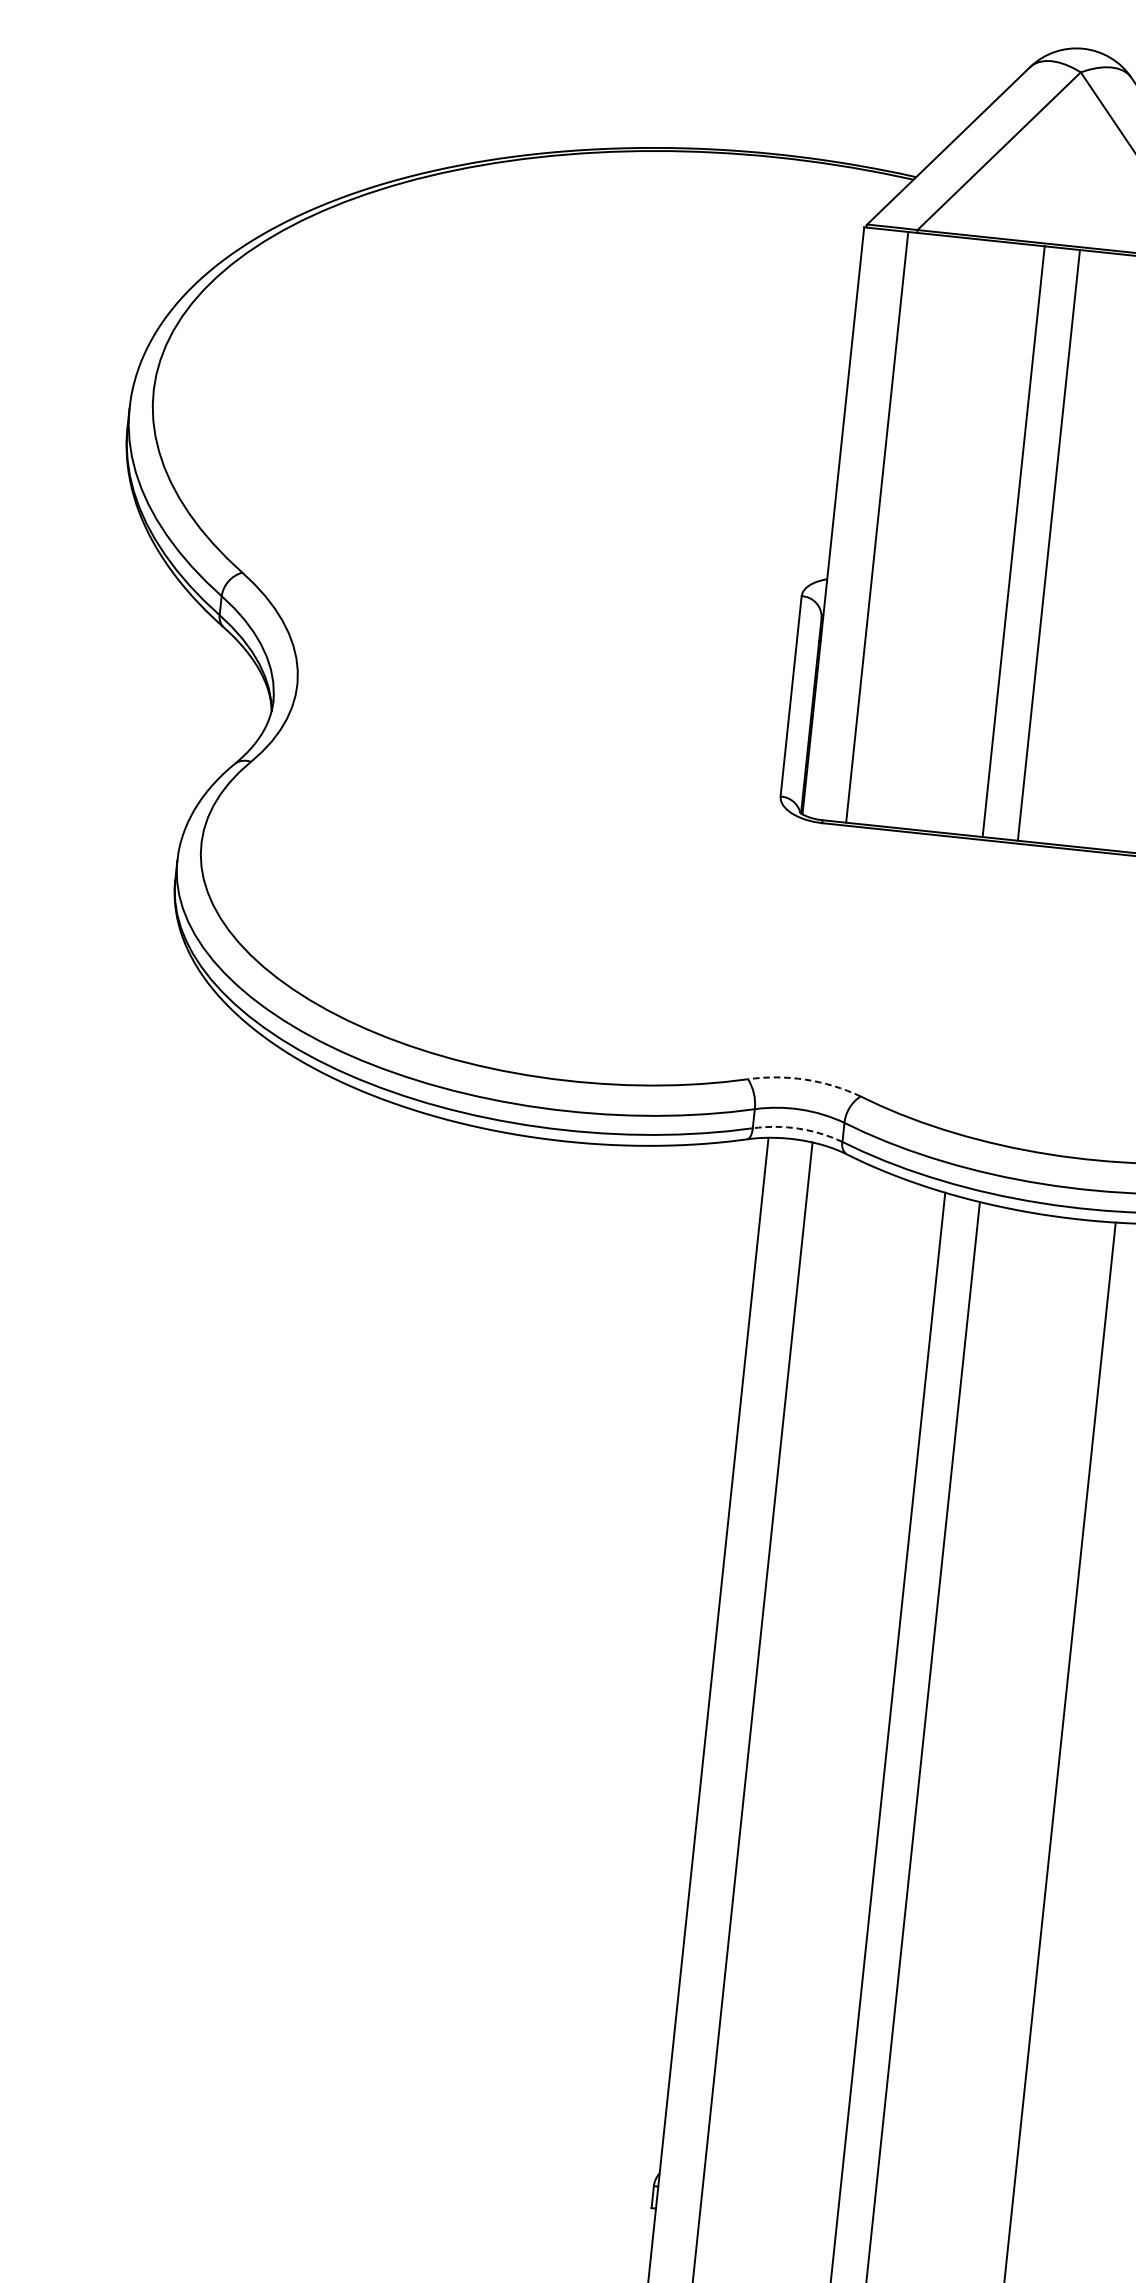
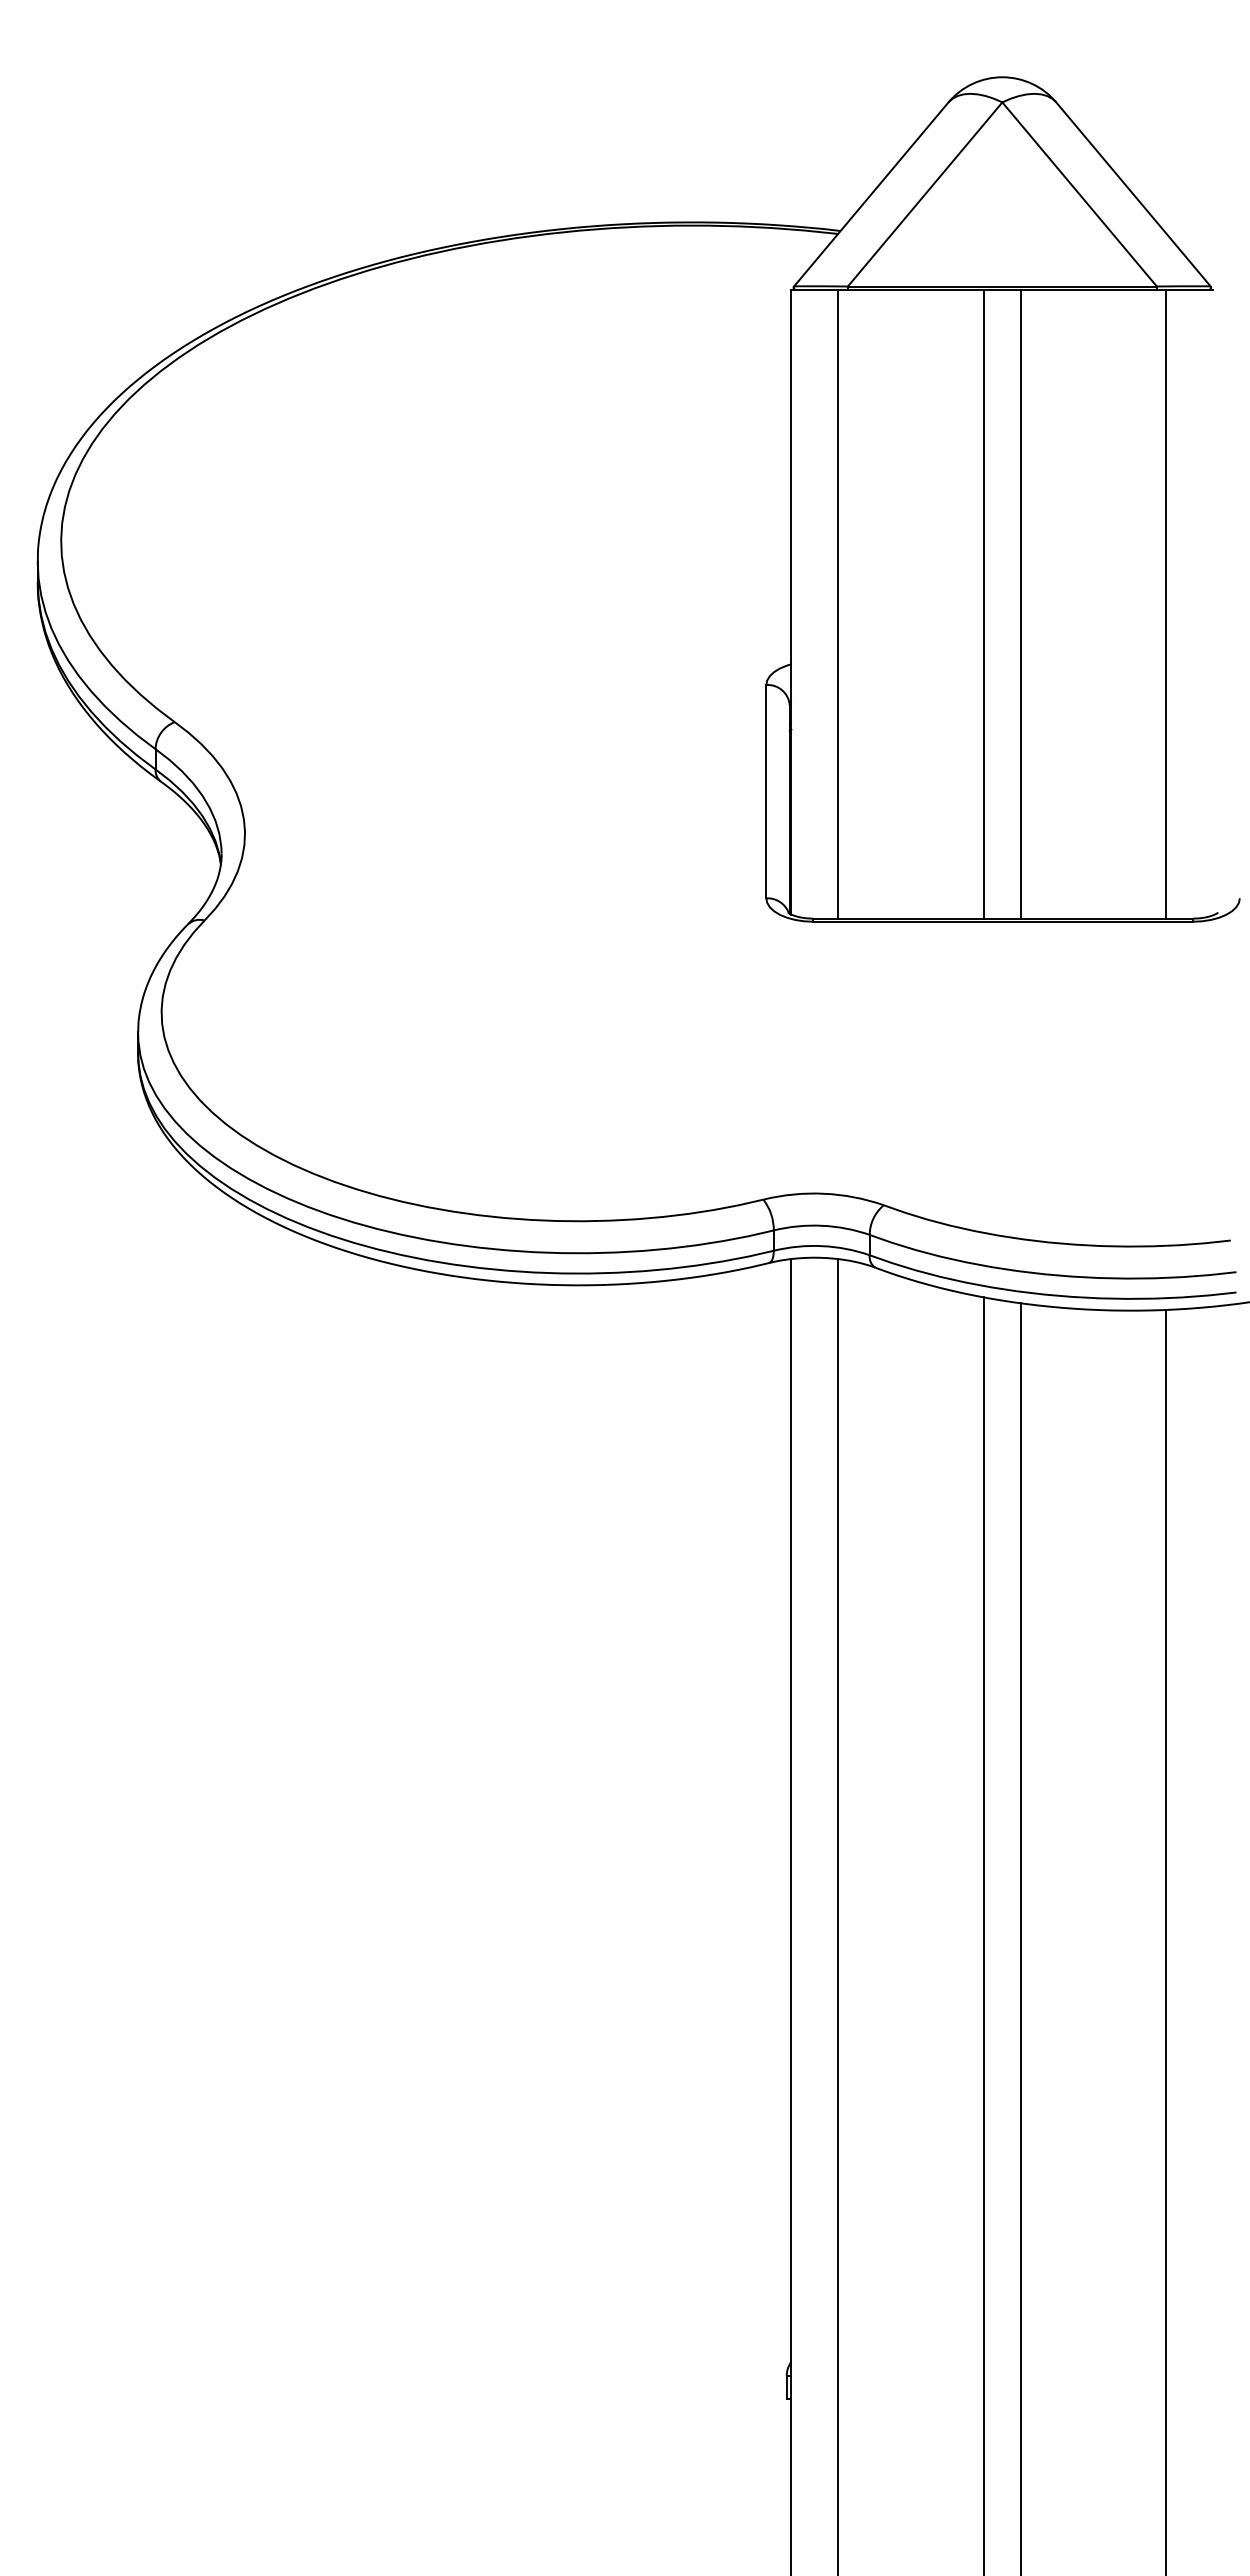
arc: (806, 1079) -> (824, 1193), dashed -> solid
arc: (798, 1129) -> (822, 1246), dashed -> solid

